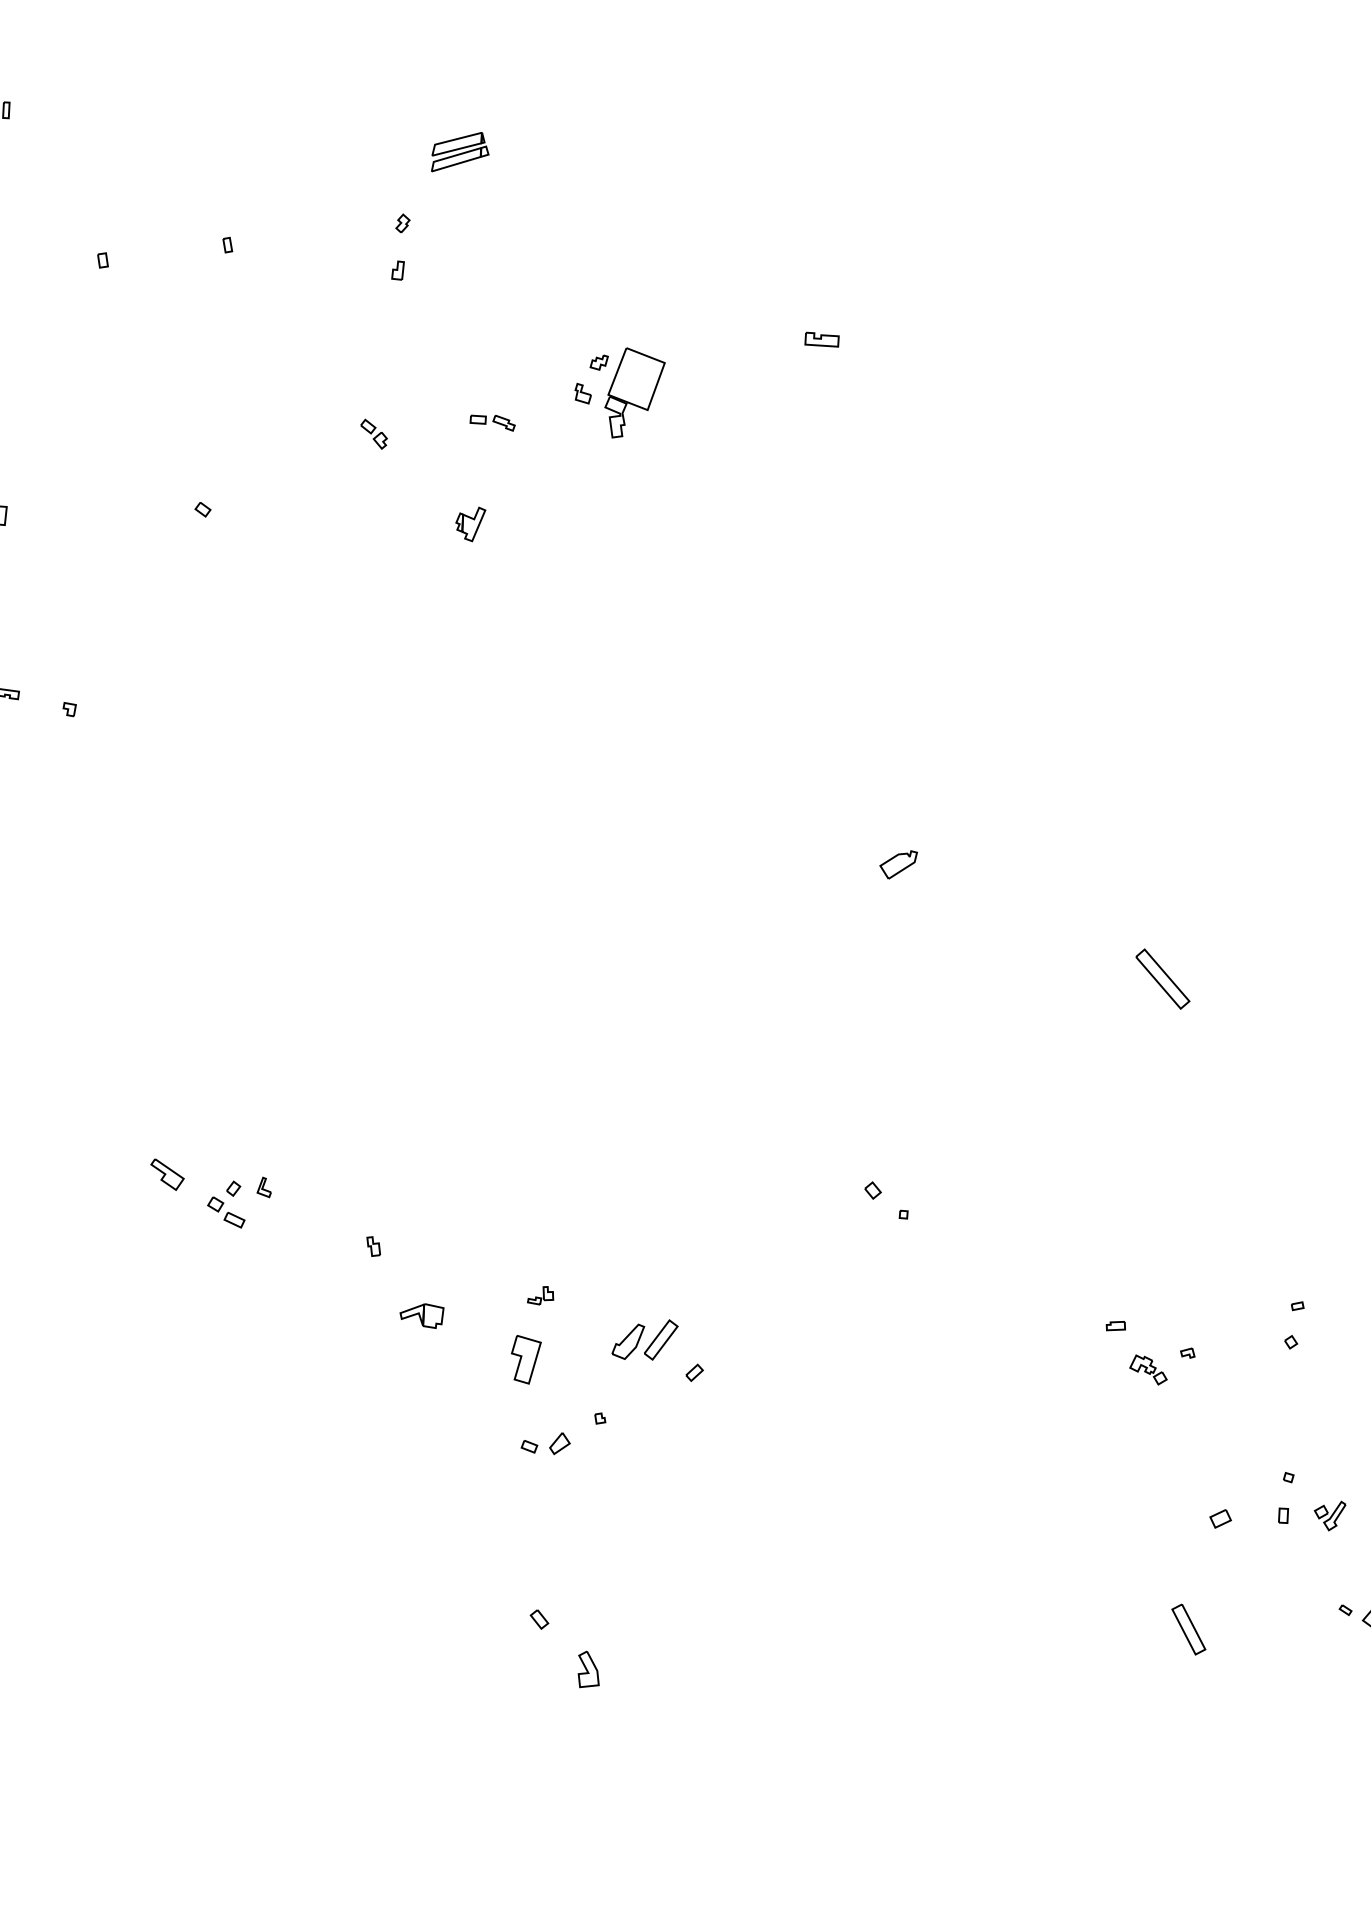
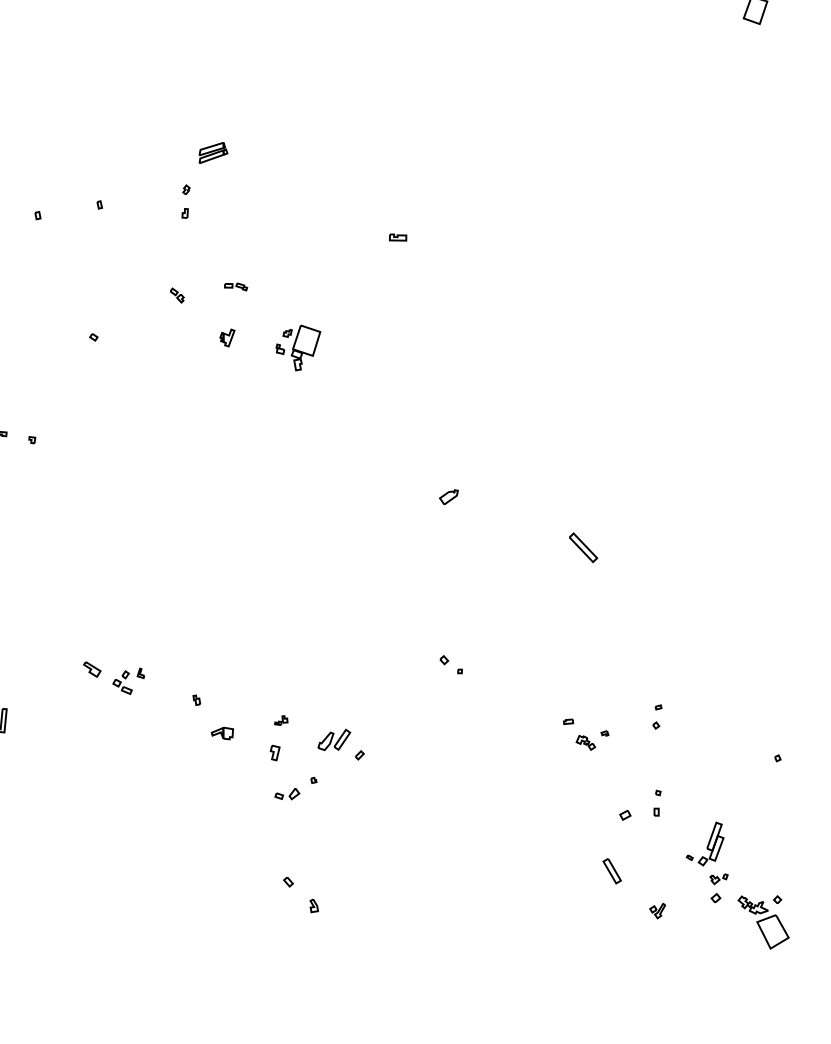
part: (619, 391) -> (298, 347), moved
part: (524, 1358) -> (274, 752), size x0.62
part: (1329, 1514) -> (657, 910), moved
part: (587, 1669) -> (313, 905), size x0.71

